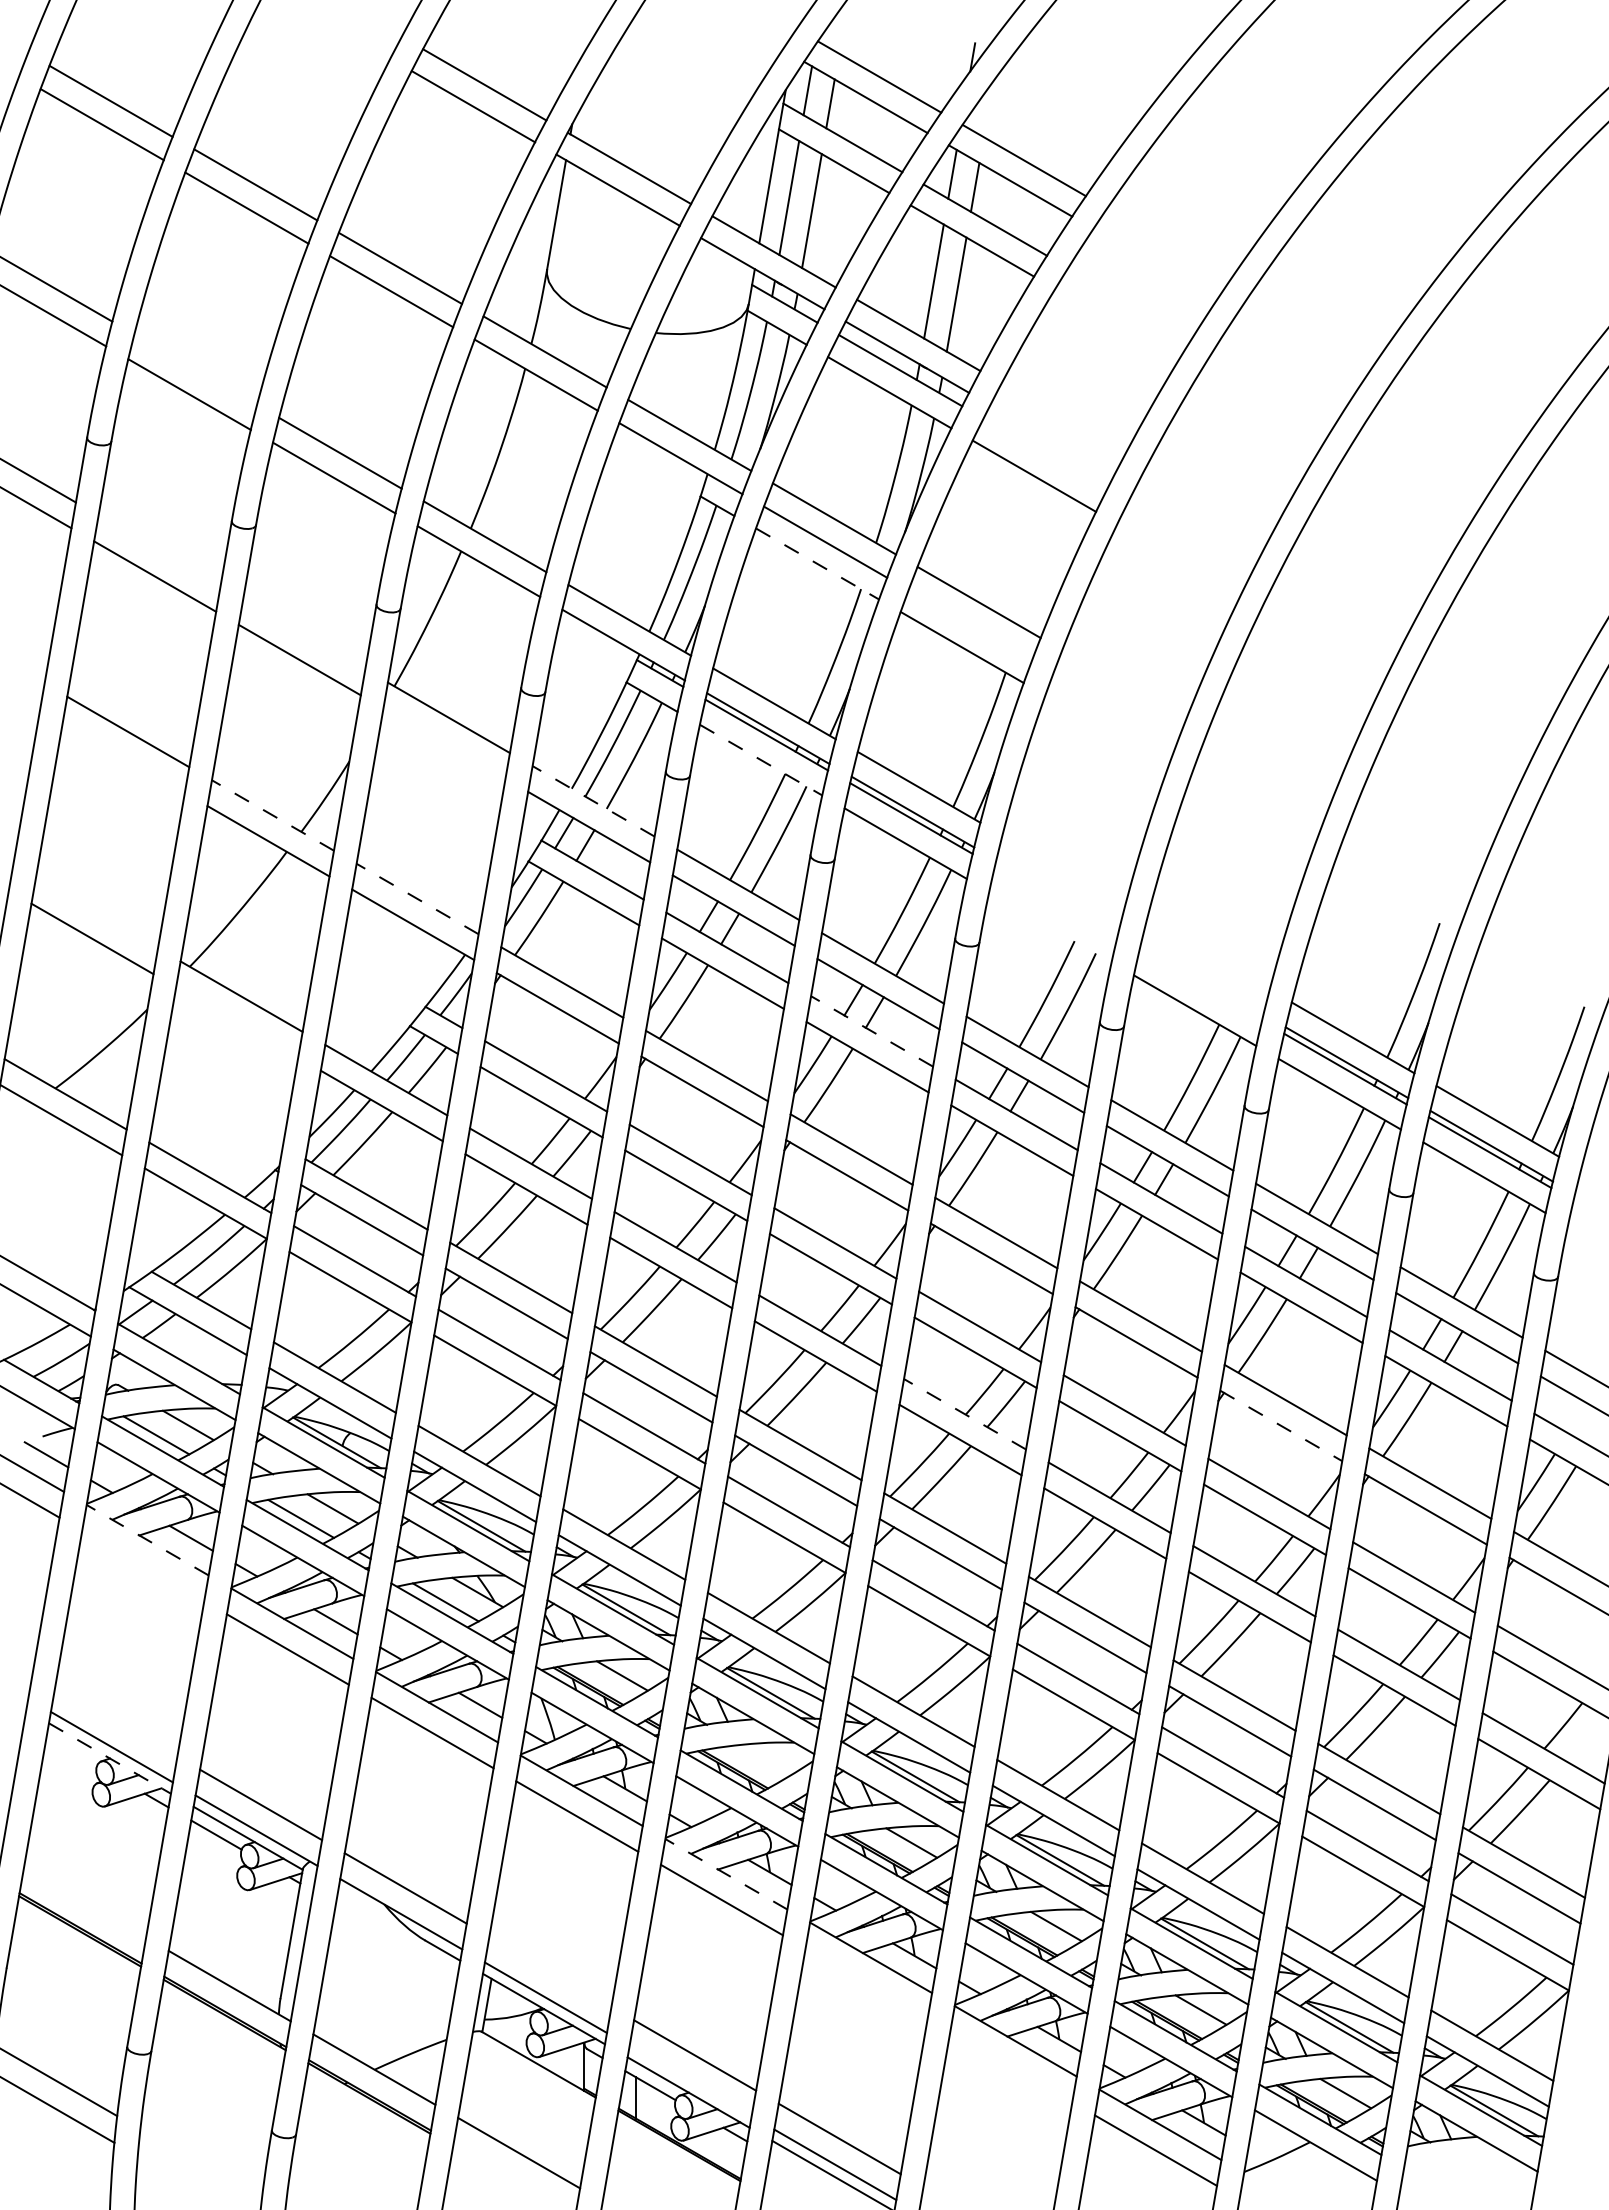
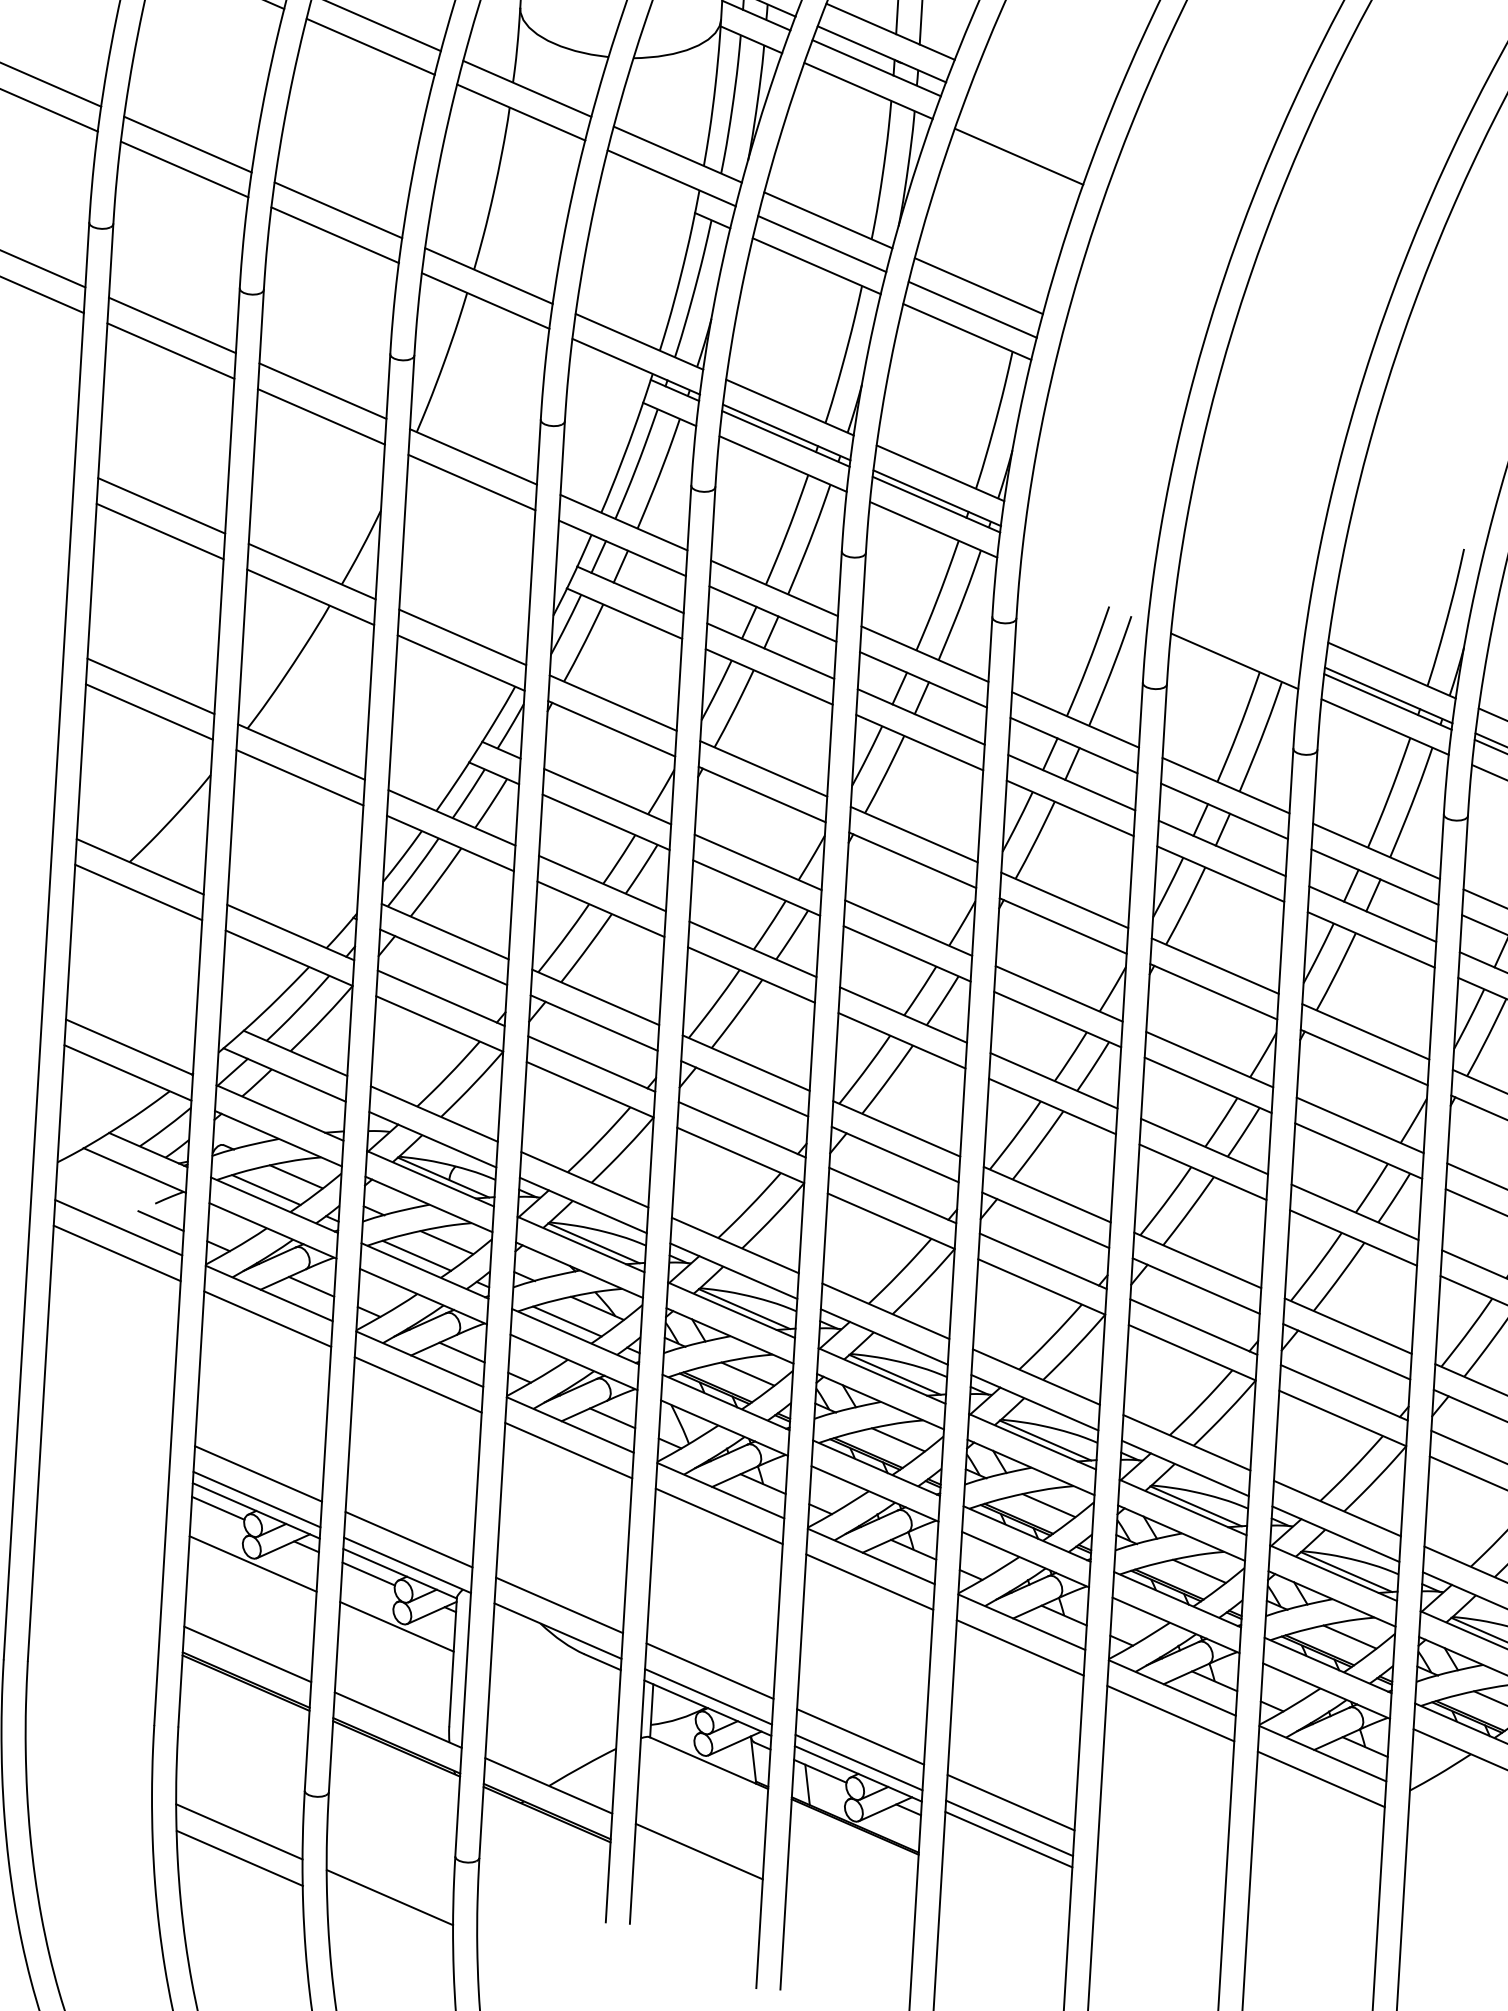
line: (195, 369) -> (187, 144), added
line: (159, 550) -> (172, 325), added
line: (818, 564) -> (817, 266), dashed -> solid
line: (969, 625) -> (971, 309), added
line: (304, 634) -> (323, 391), added
line: (444, 743) -> (471, 482), added
line: (123, 757) -> (159, 531), added
line: (761, 760) -> (783, 464), dashed -> solid
line: (593, 801) -> (623, 522), dashed -> solid
line: (272, 815) -> (311, 571), dashed -> solid
line: (417, 898) -> (462, 636), dashed -> solid
line: (96, 912) -> (150, 685), added
line: (237, 1022) -> (300, 777), added
line: (871, 1031) -> (920, 717), dashed -> solid
line: (964, 1414) -> (1053, 1081), dashed -> solid
line: (1281, 1426) -> (1364, 1058), dashed -> solid
line: (147, 1539) -> (268, 1292), dashed -> solid
line: (143, 1565) -> (267, 1318), added
line: (116, 1721) -> (258, 1474), added
line: (71, 1751) -> (217, 1508), added
line: (110, 1758) -> (256, 1510), dashed -> solid
line: (766, 1759) -> (897, 1439), added
line: (100, 1811) -> (252, 1563), added
line: (725, 1874) -> (870, 1556), dashed -> solid
line: (238, 1891) -> (396, 1626), added
line: (85, 1902) -> (248, 1654), added
line: (550, 1971) -> (710, 1670), added
line: (866, 1983) -> (1020, 1647), added
line: (1011, 2066) -> (1170, 1713), added
line: (690, 2081) -> (858, 1762), added
line: (200, 2164) -> (389, 1897), added

